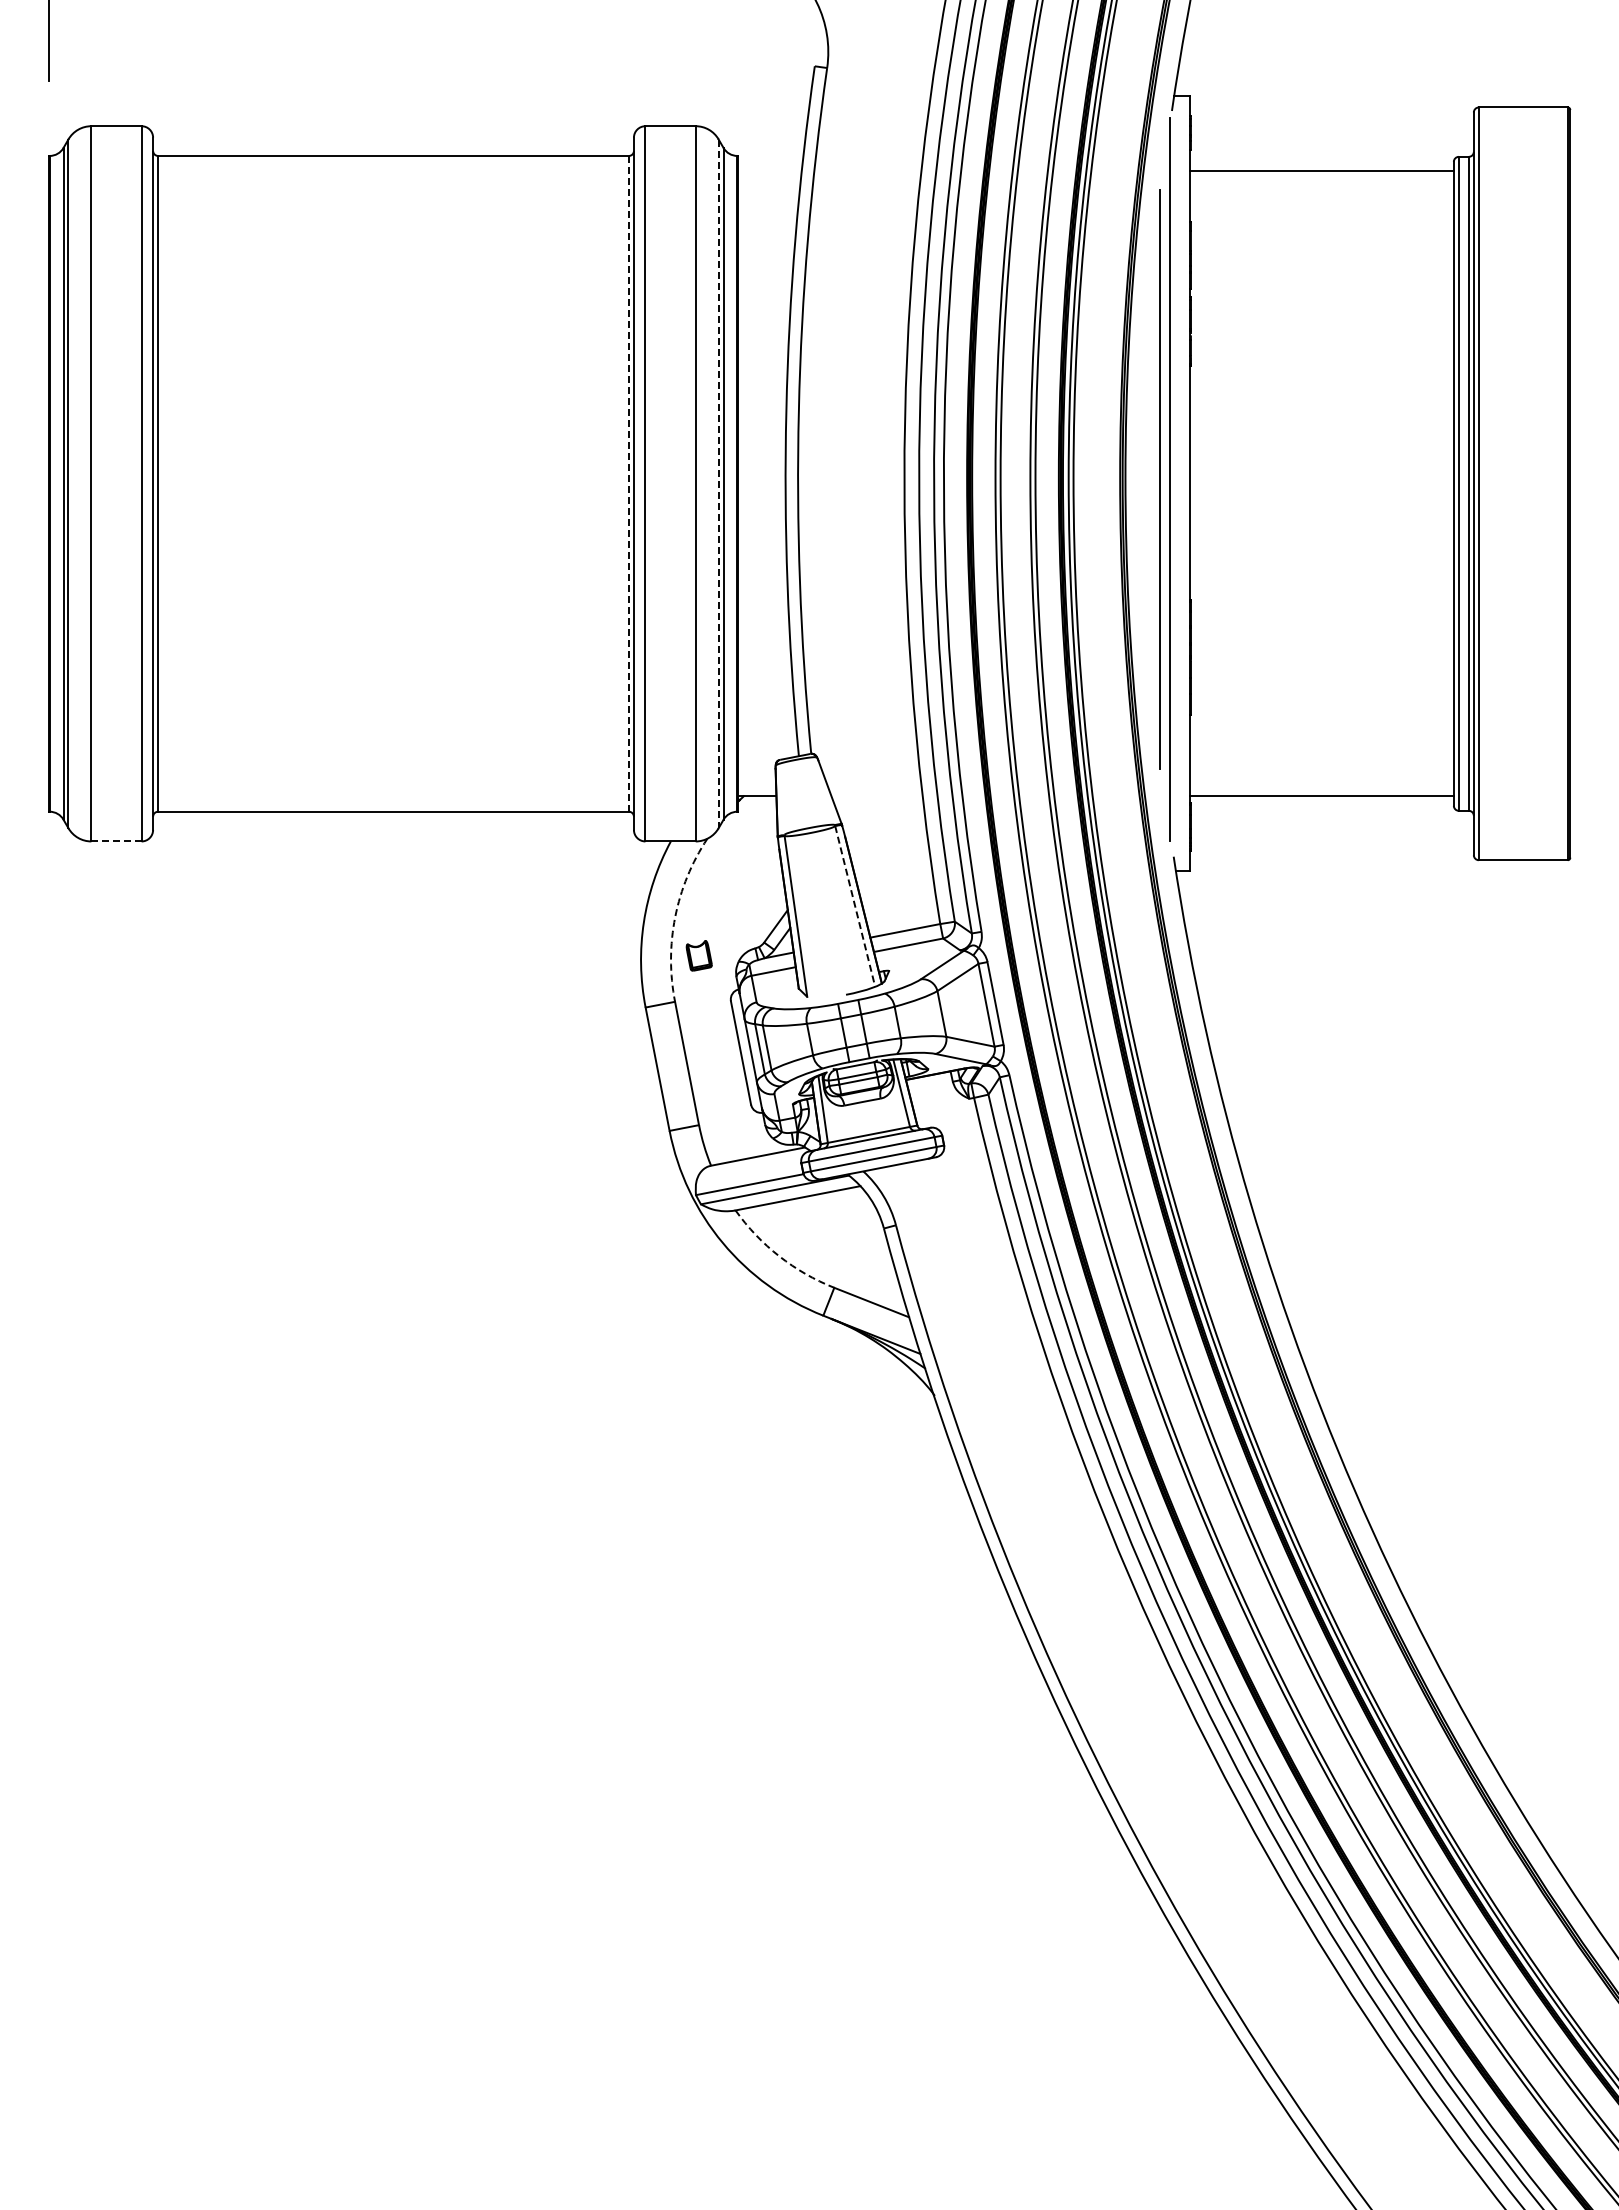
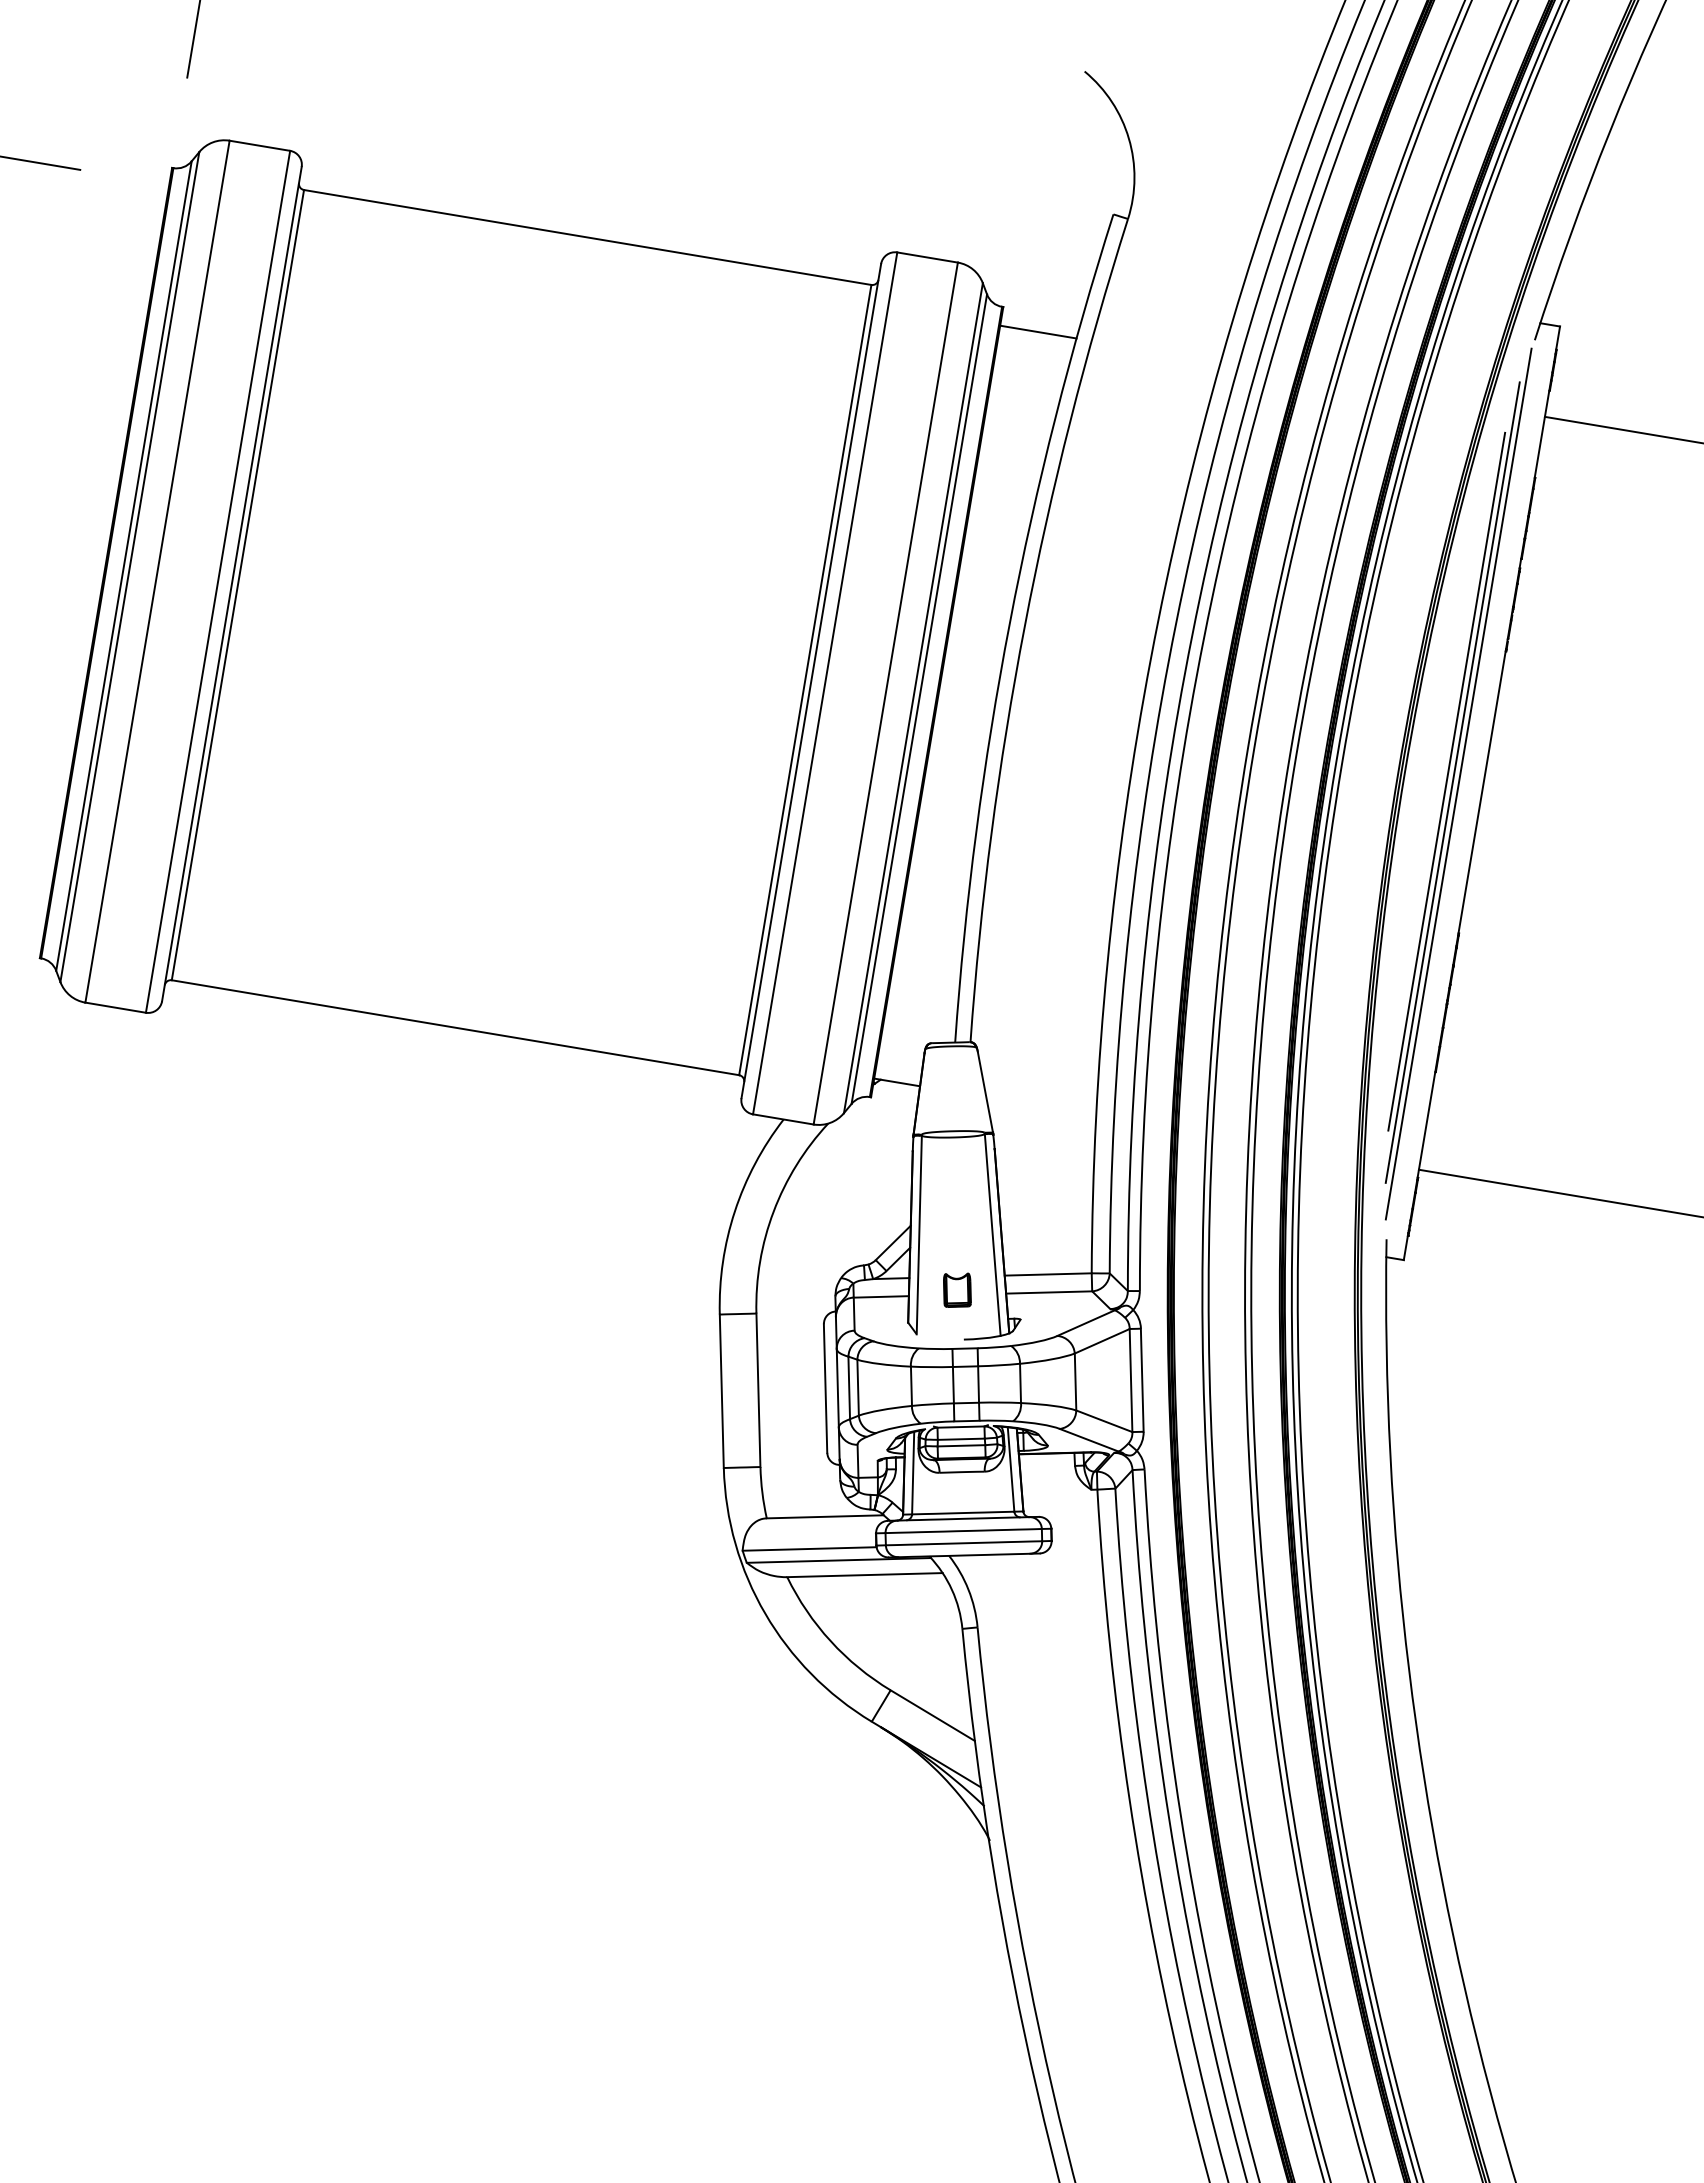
line: (769, 171) -> (1037, 332), added
line: (1165, 479) -> (1452, 783), added
line: (628, 483) -> (804, 679), dashed -> solid
line: (718, 484) -> (913, 698), dashed -> solid
line: (117, 841) -> (116, 1007), dashed -> solid
line: (855, 906) -> (993, 1235), dashed -> solid
arc: (675, 917) -> (773, 1212), dashed -> solid
part: (698, 955) -> (956, 1289), moved
arc: (779, 1256) -> (830, 1641), dashed -> solid

